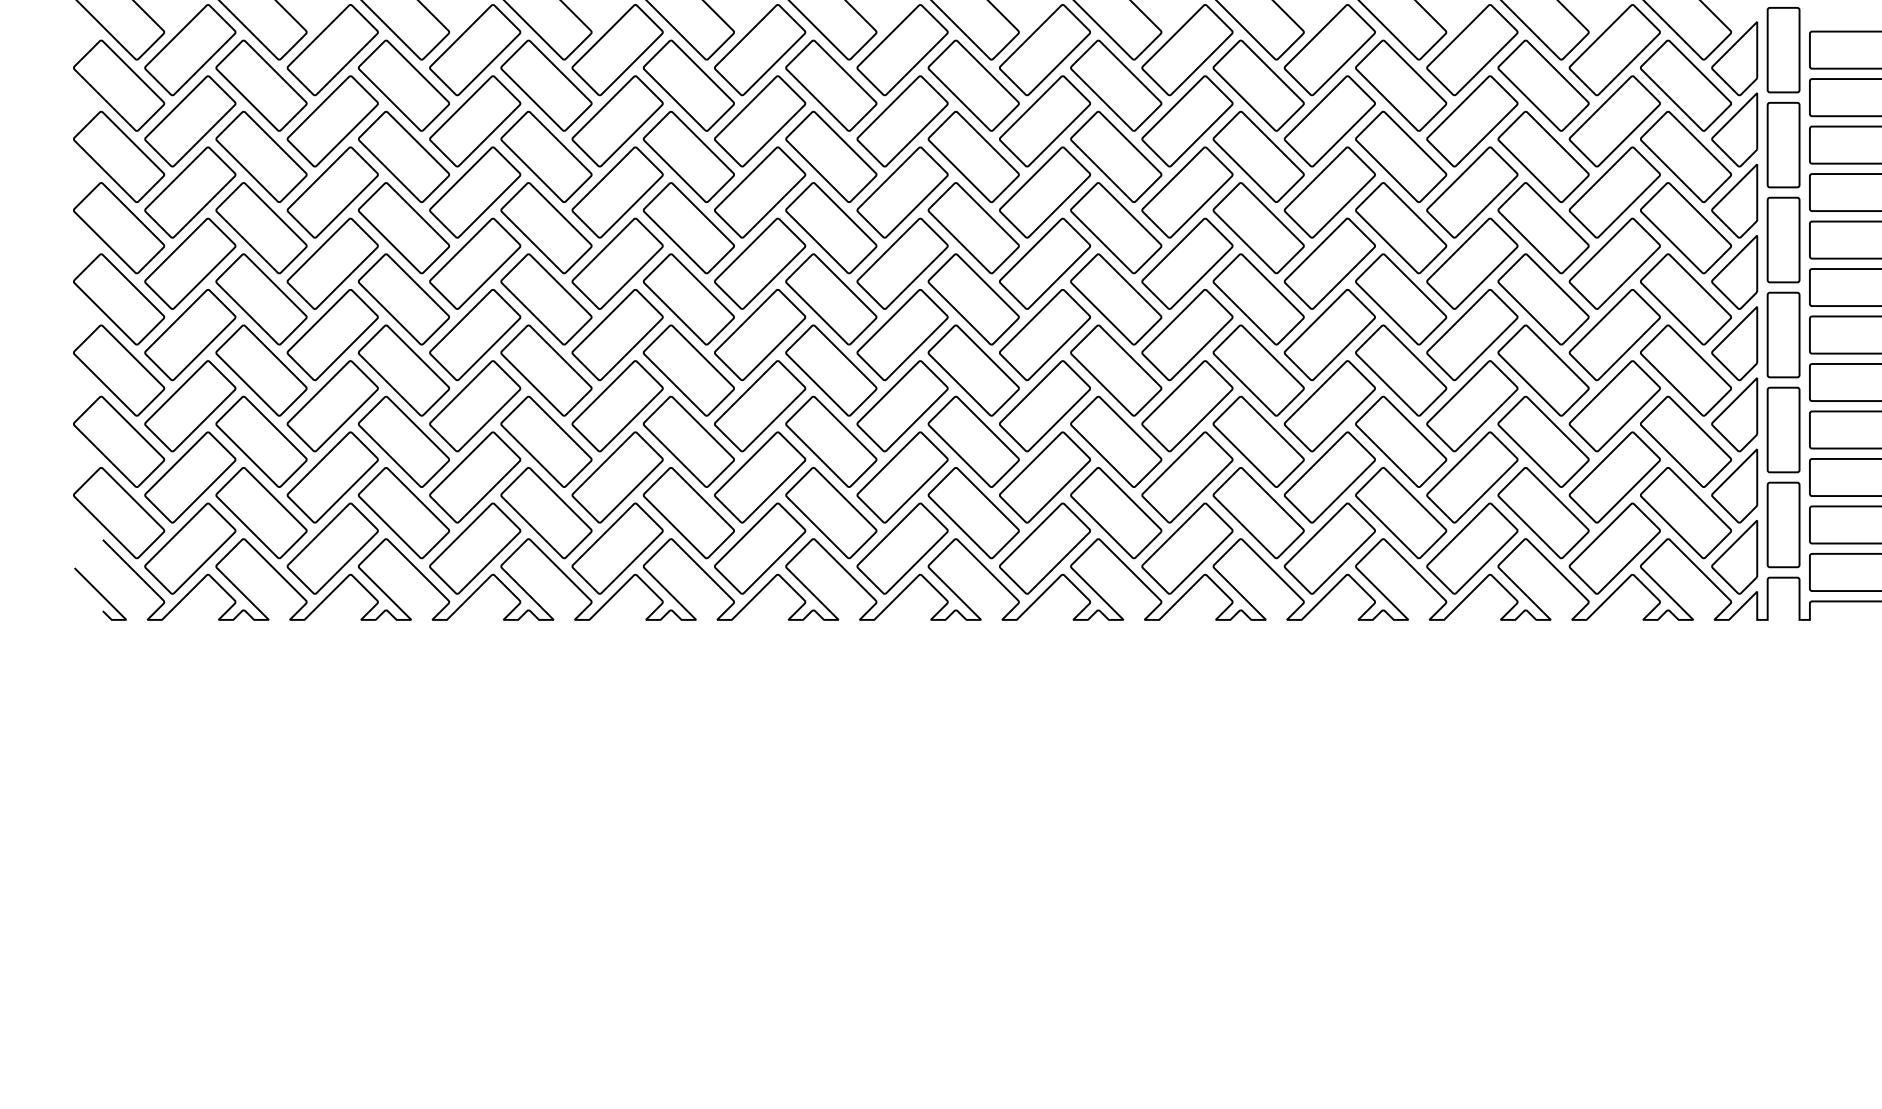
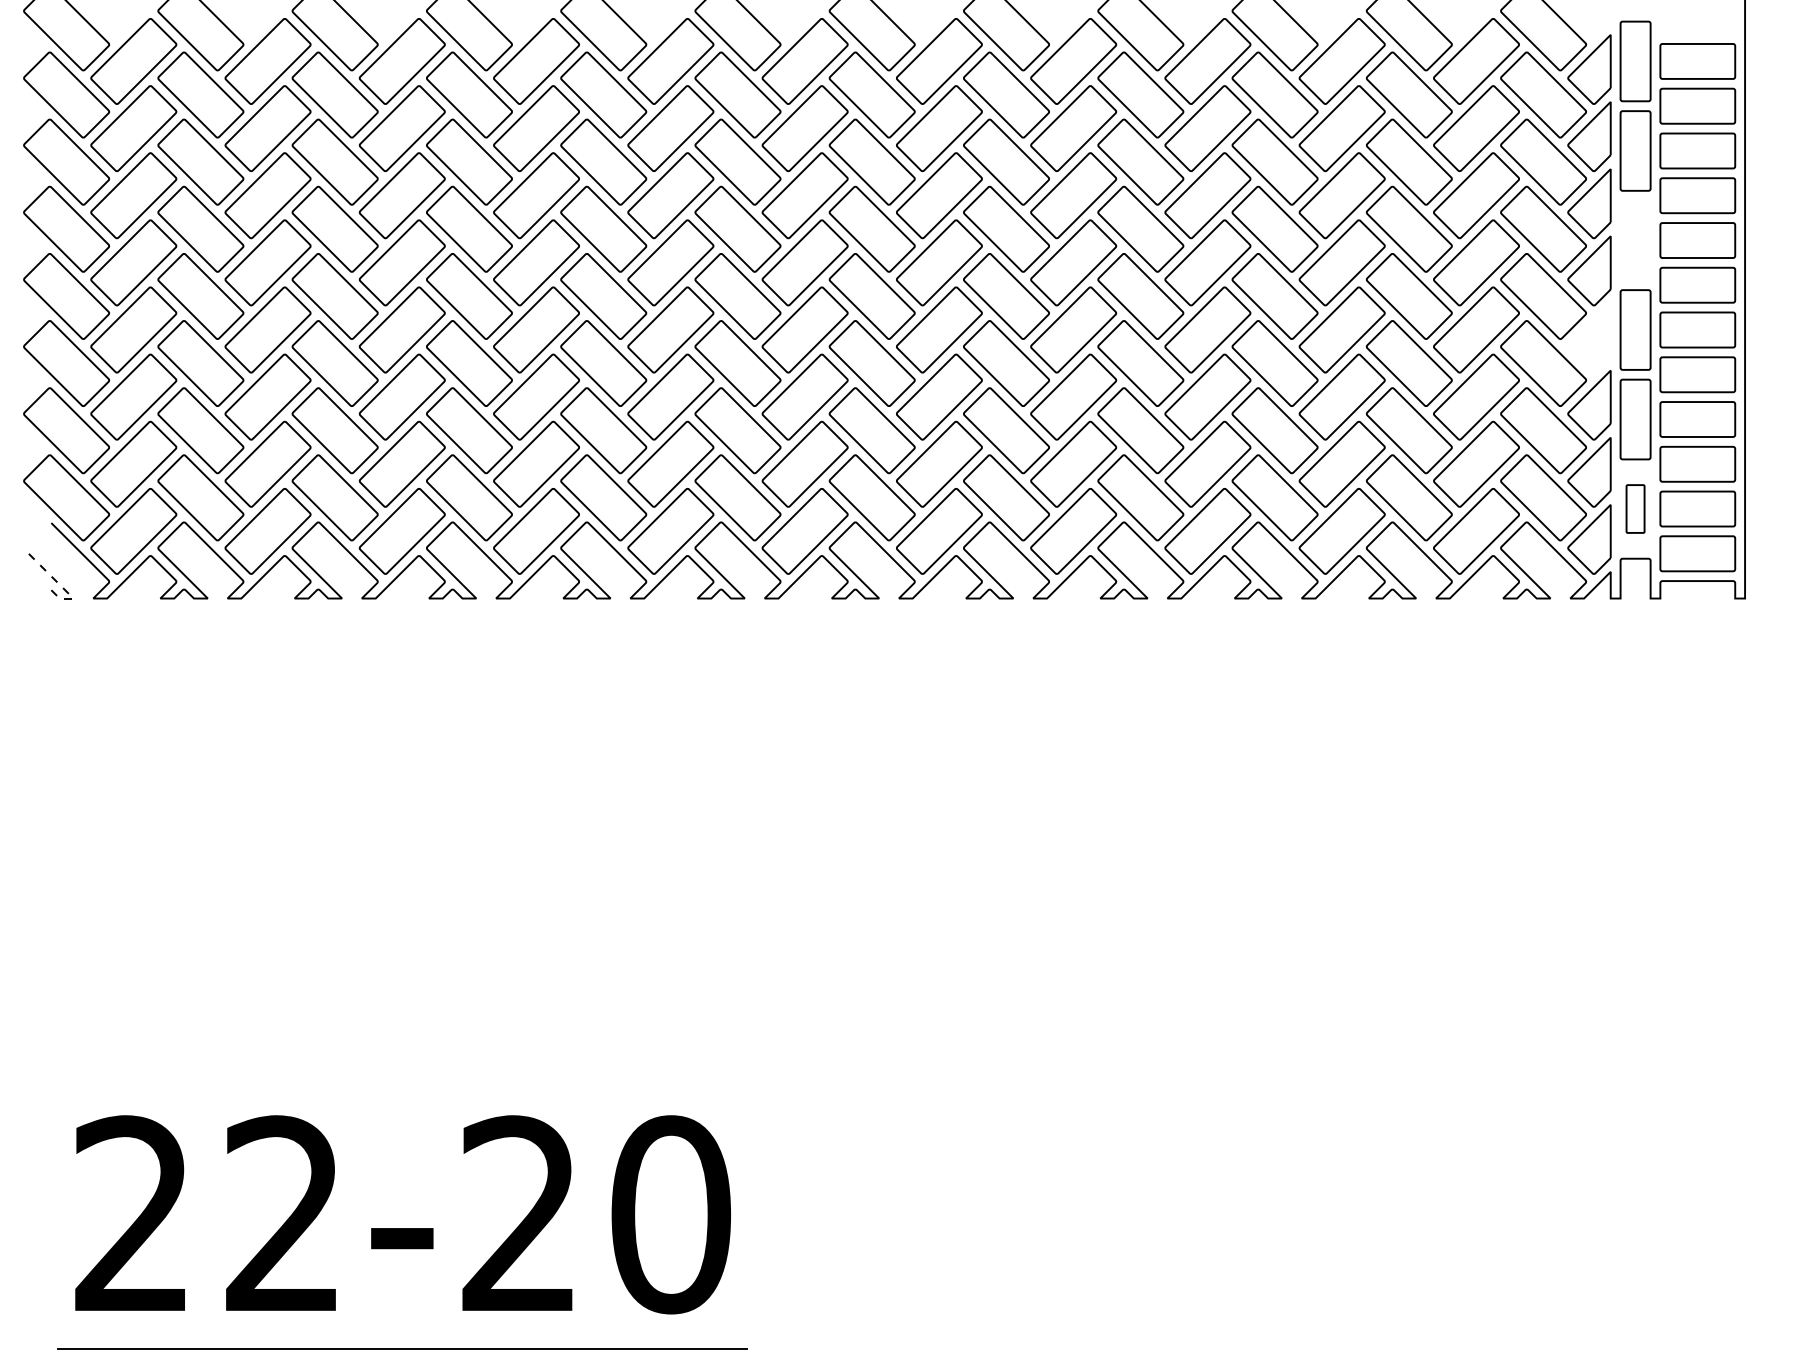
part: (1783, 240) -> (1635, 240), removed
part: (1734, 342) -> (1589, 337), removed
part: (1783, 524) -> (1635, 508), size x0.6
line: (110, 603) -> (58, 583), solid -> dashed

